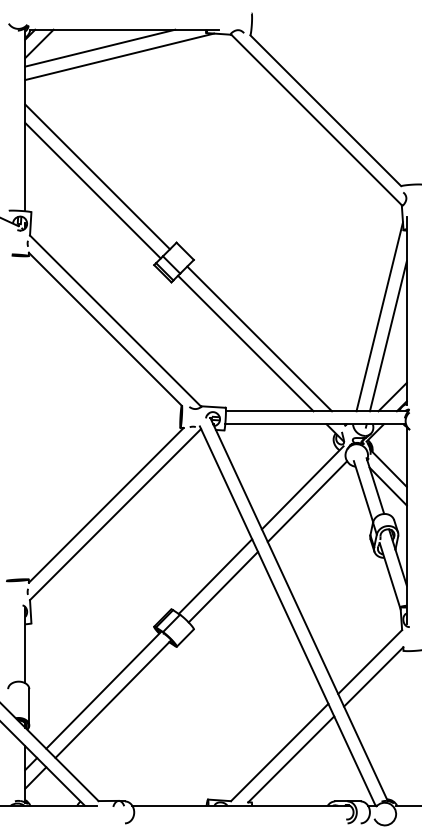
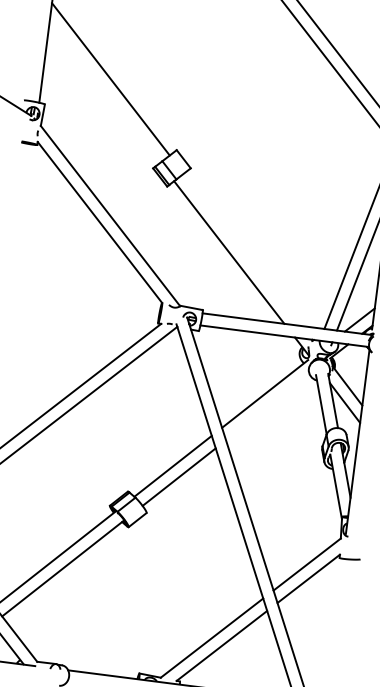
line: (92, 190) -> (104, 91), removed
line: (259, 338) -> (242, 249), removed
line: (307, 501) -> (267, 407), removed

